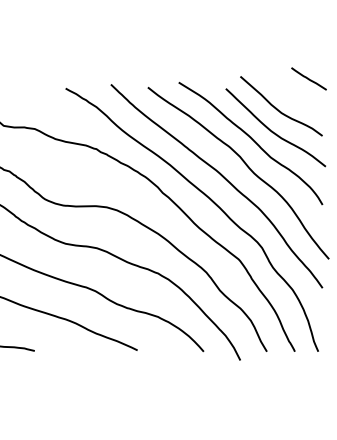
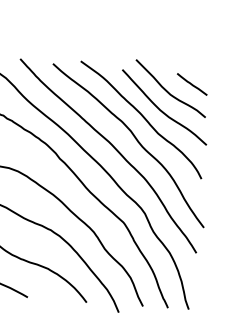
line: (308, 78) -> (191, 84), moved

